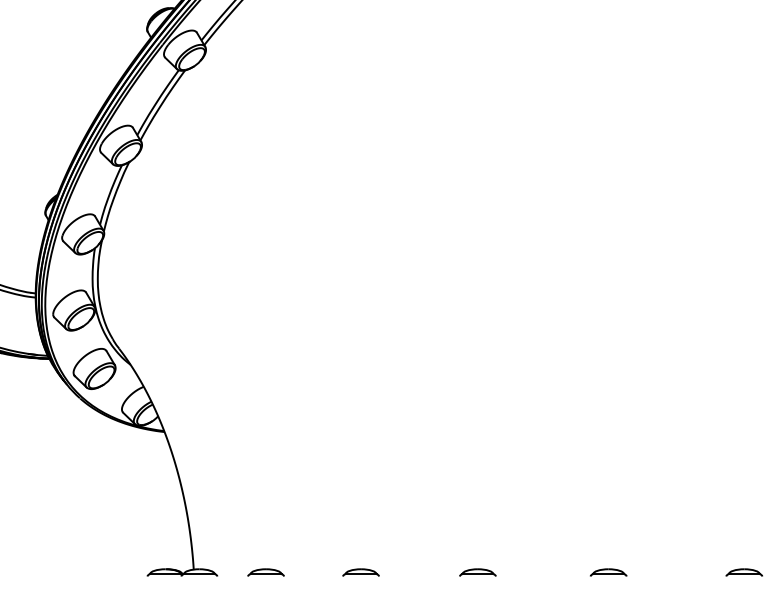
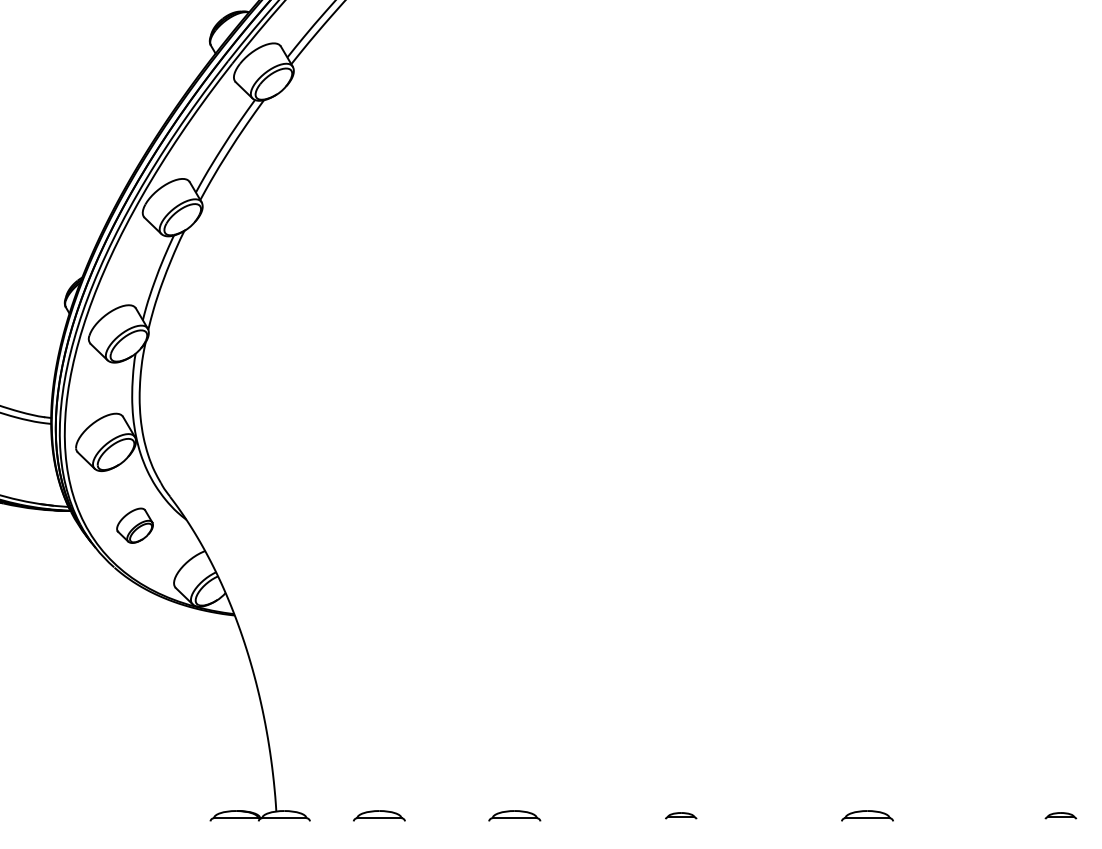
part: (94, 368) -> (134, 525), size x0.6
part: (477, 572) -> (680, 815), size x0.6
part: (744, 572) -> (1060, 815), size x0.6

